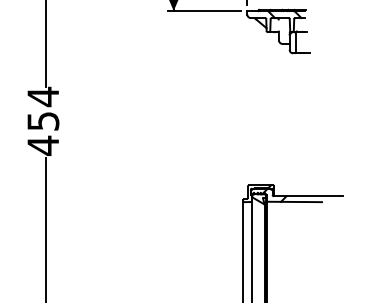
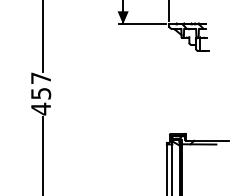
text: (42, 97) -> (40, 78), 454 -> 457

